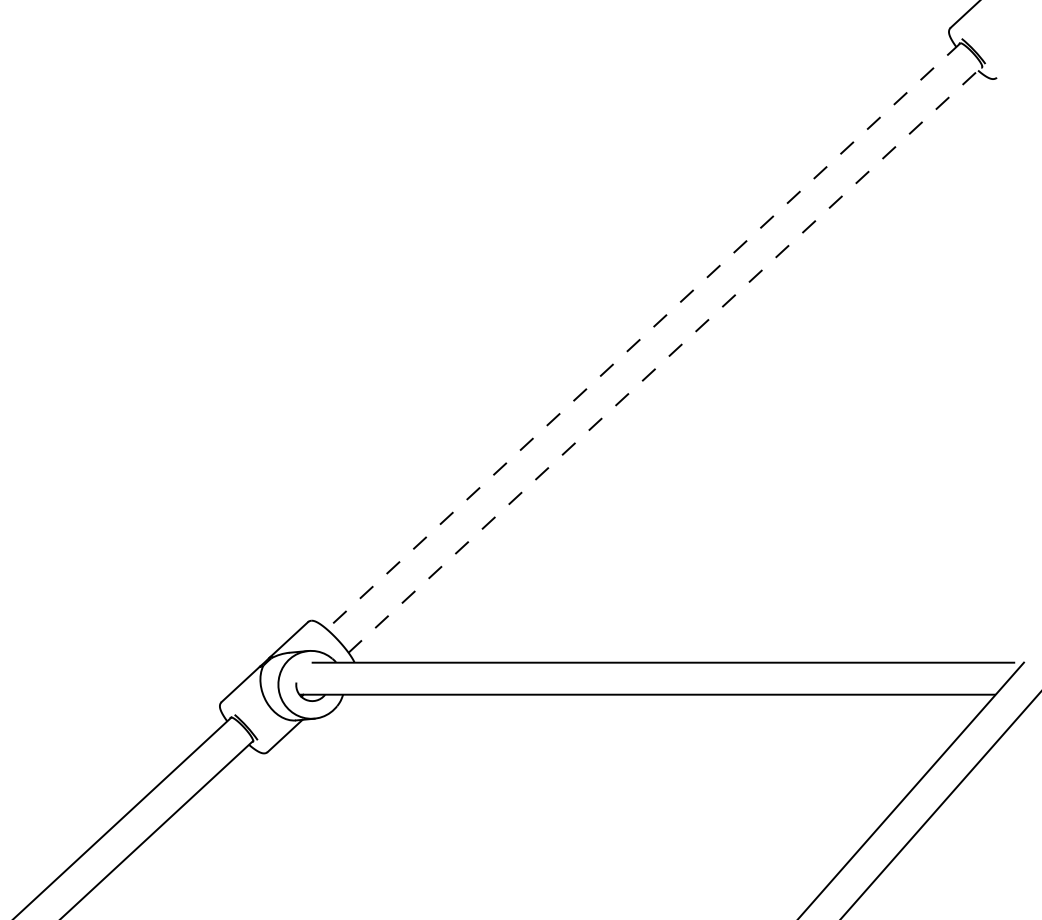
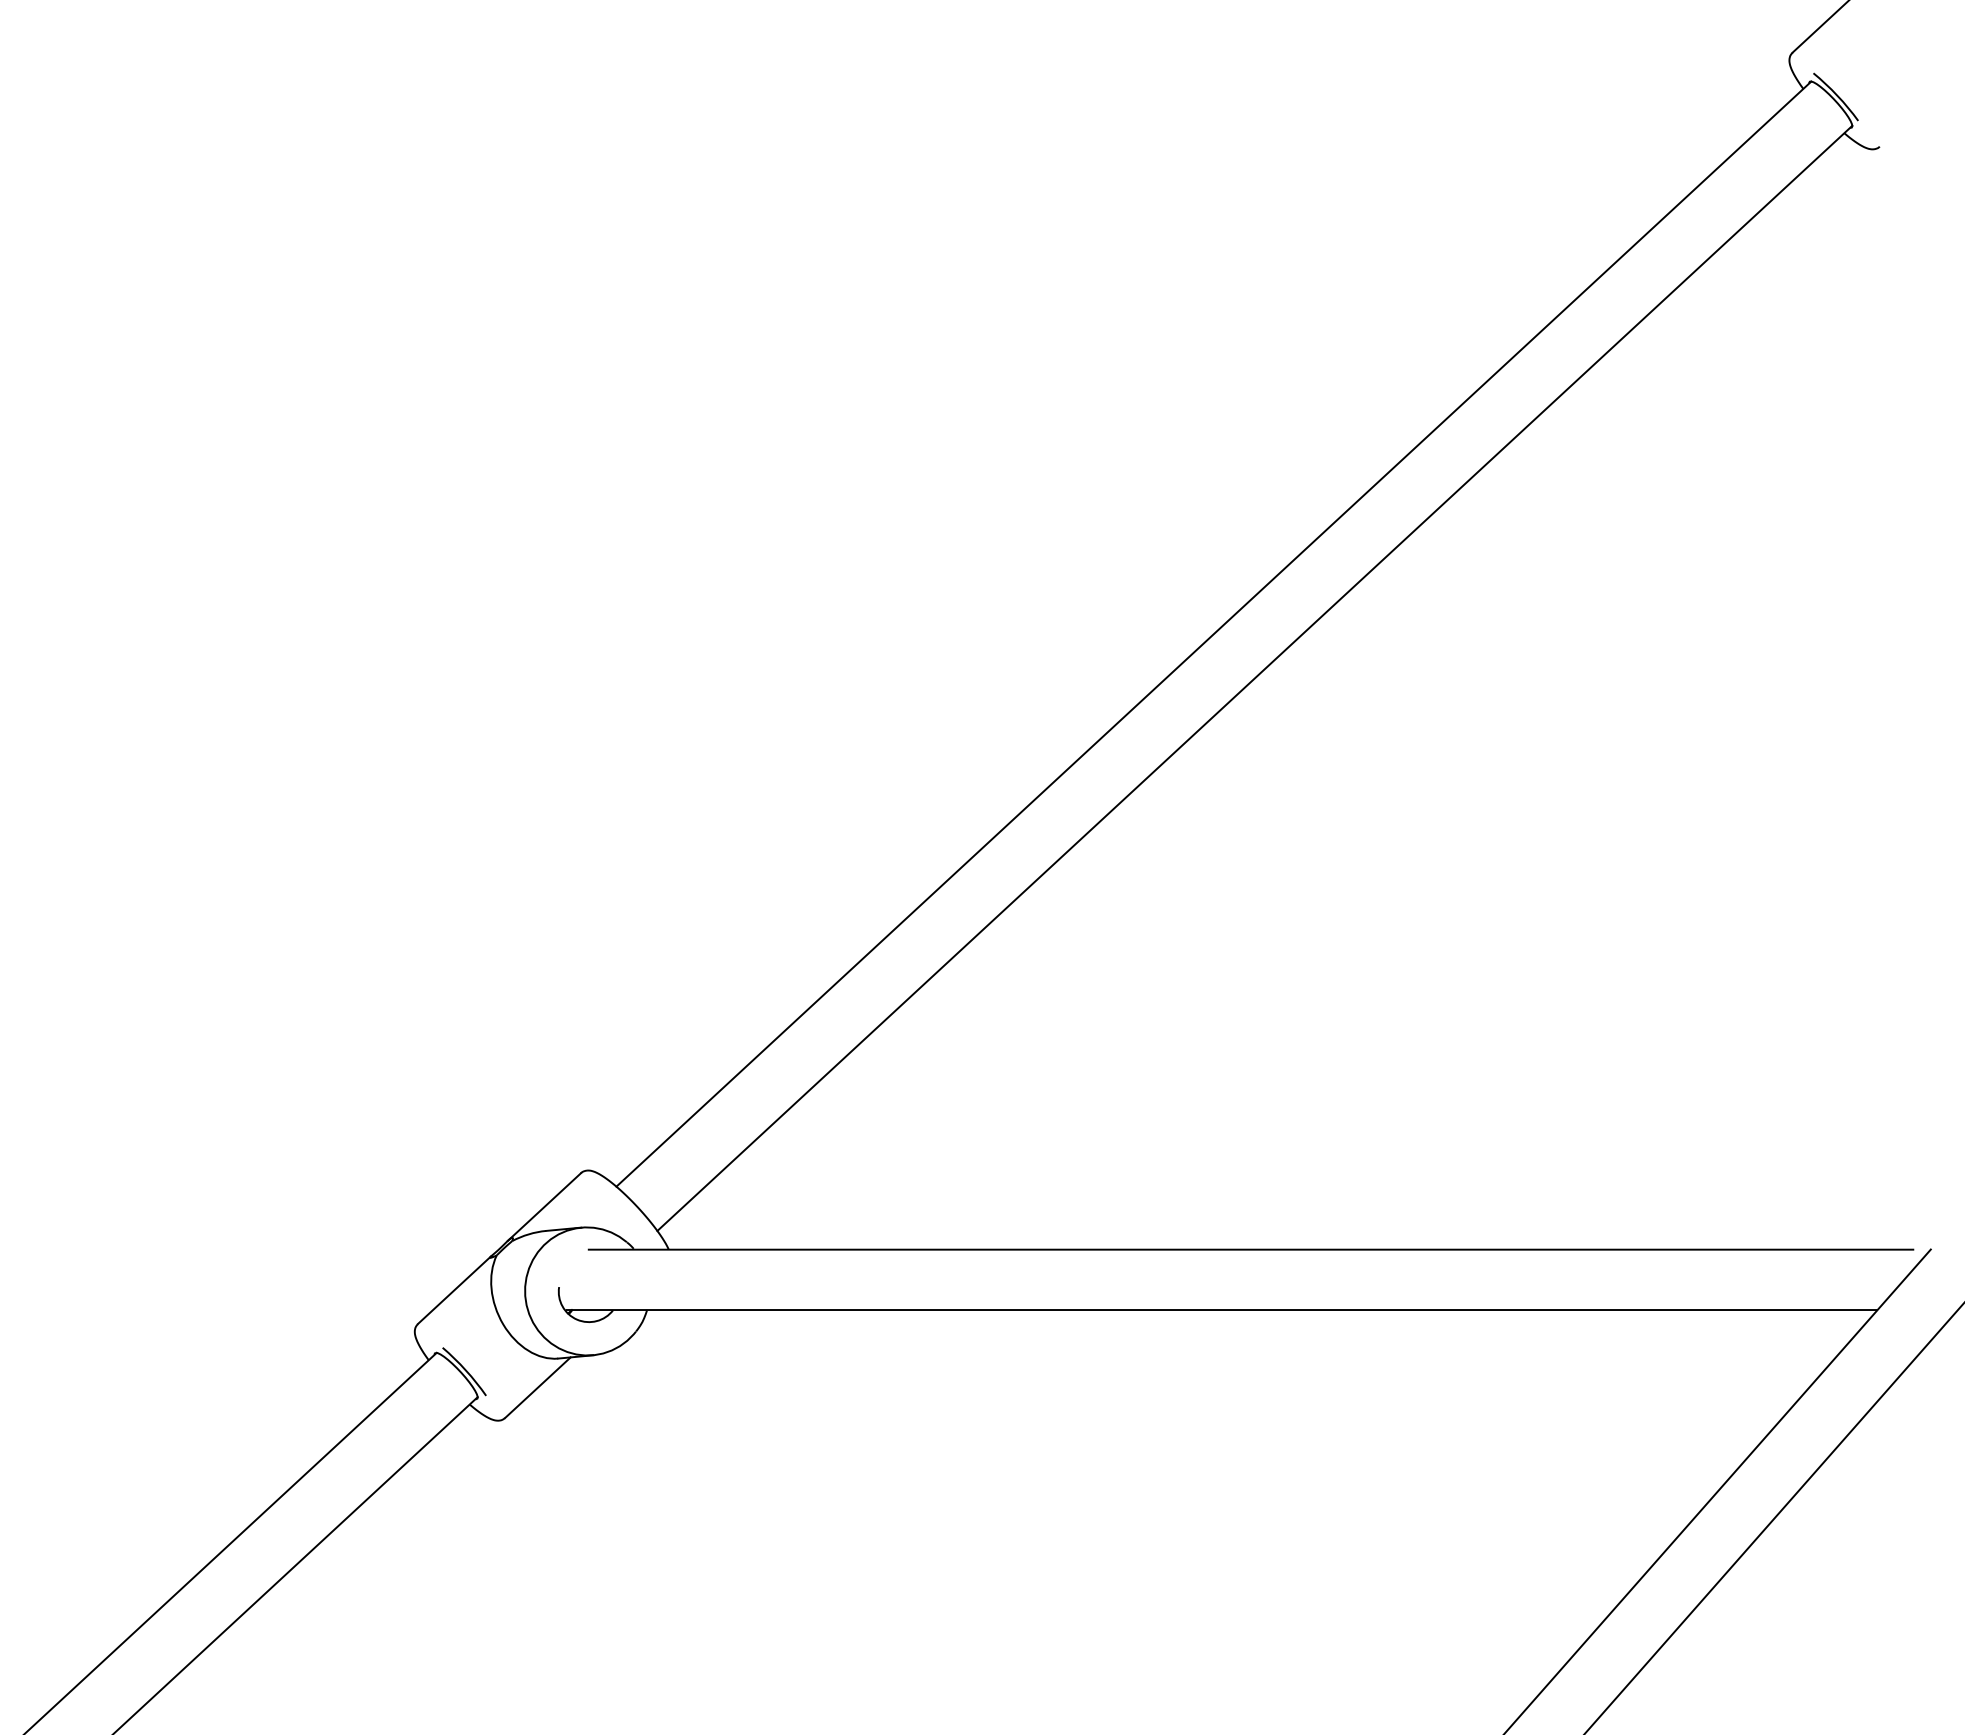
line: (643, 336) -> (1213, 634), dashed -> solid
line: (665, 359) -> (1254, 678), dashed -> solid

